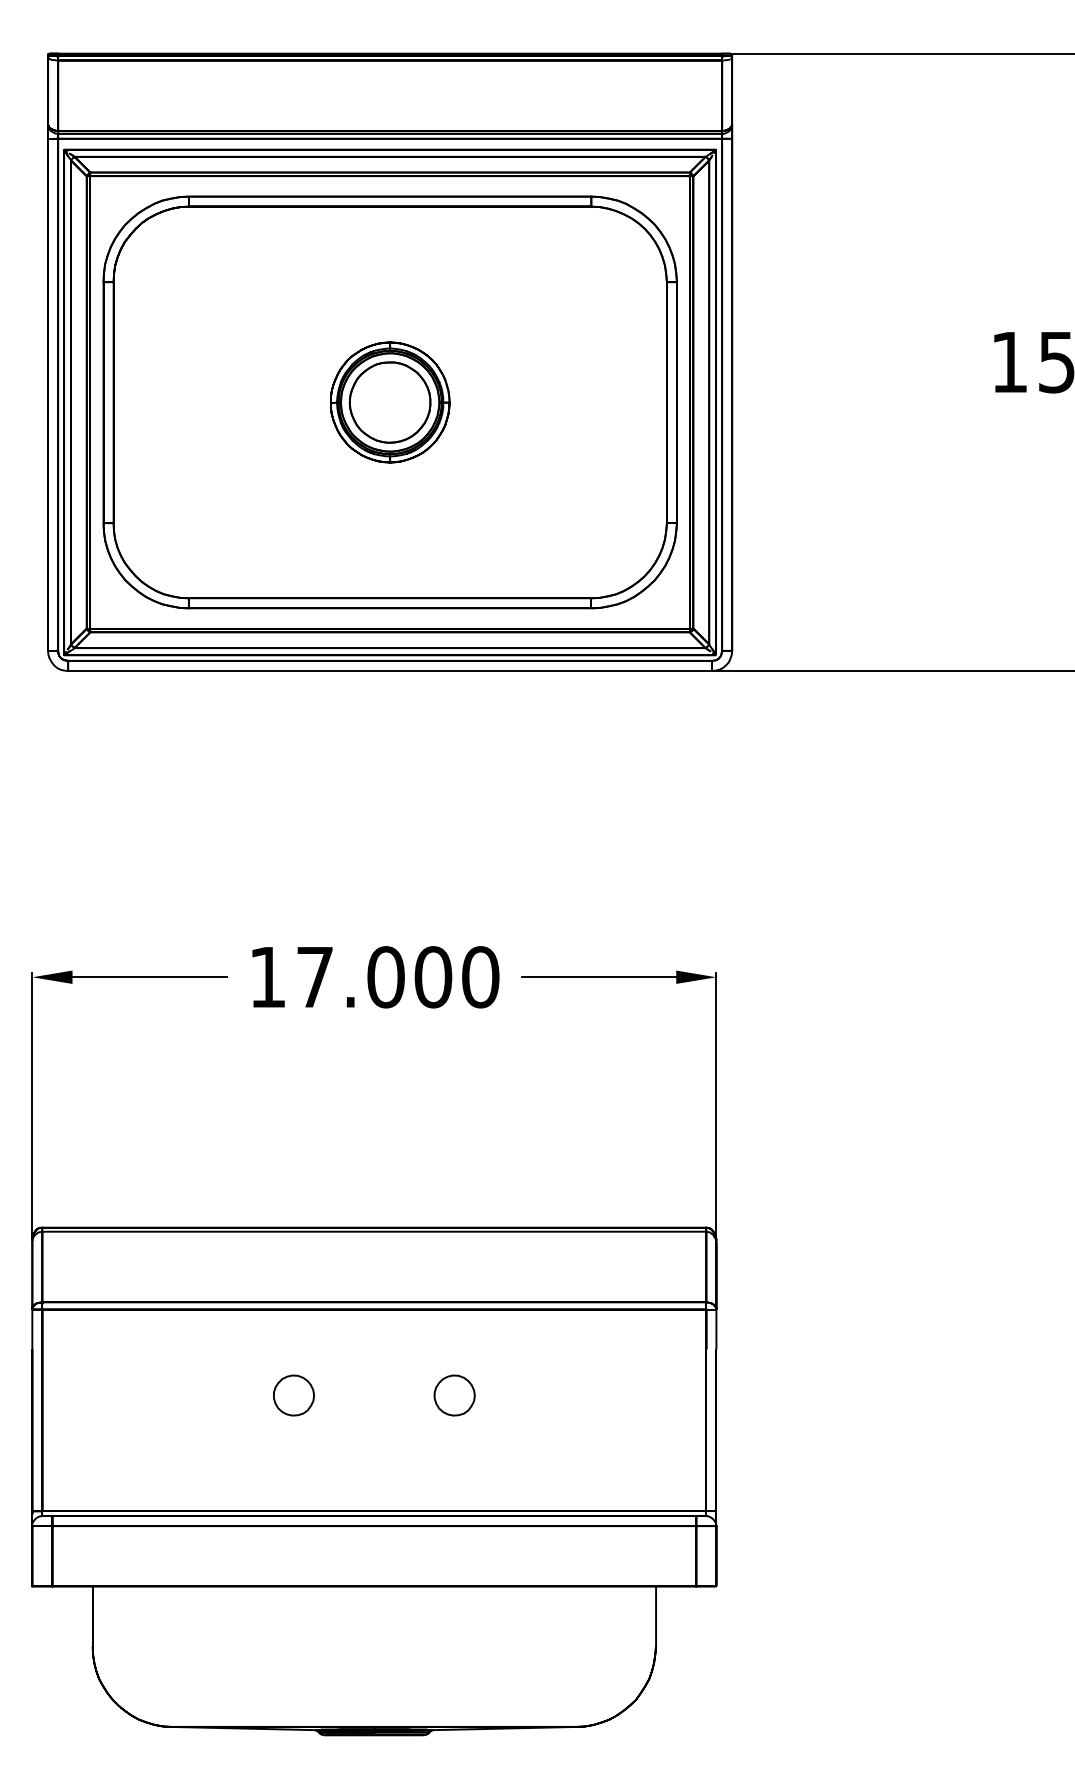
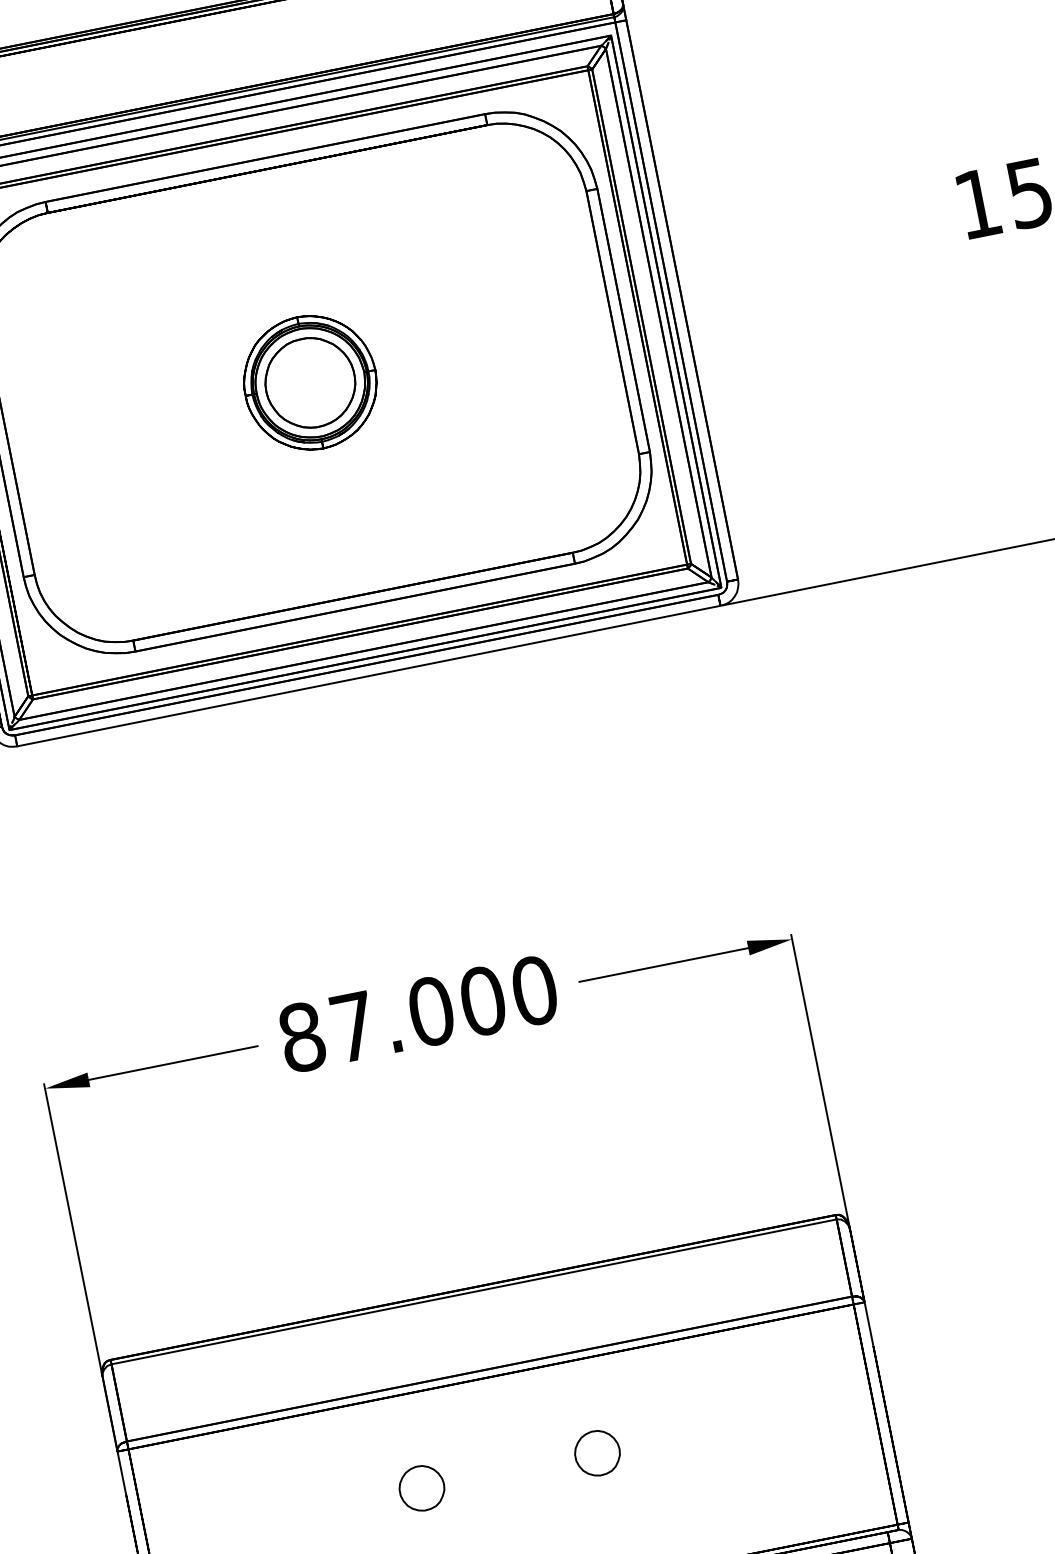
text: (267, 977) -> (301, 1037), 17.000 -> 87.000

